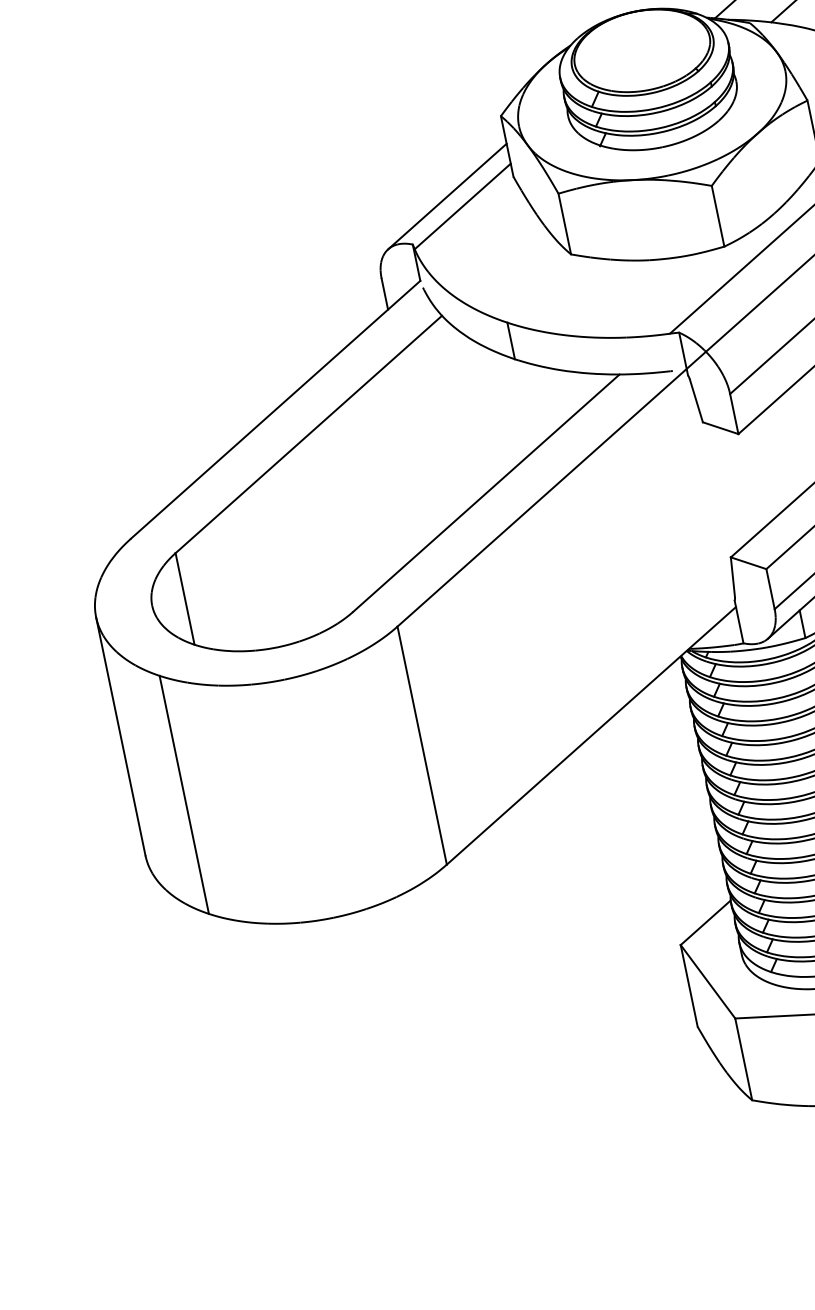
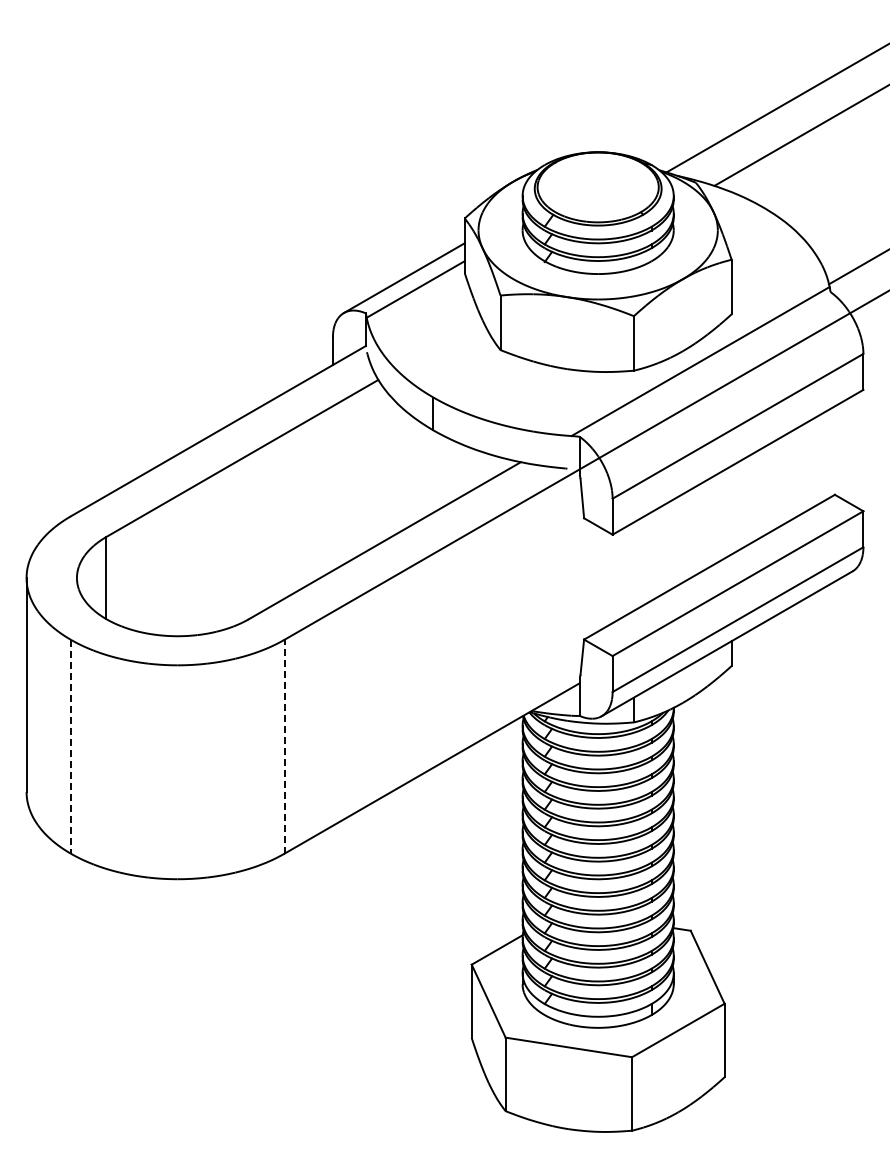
line: (422, 745) -> (284, 746), solid -> dashed
line: (183, 794) -> (70, 746), solid -> dashed

